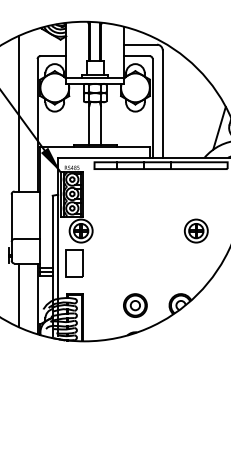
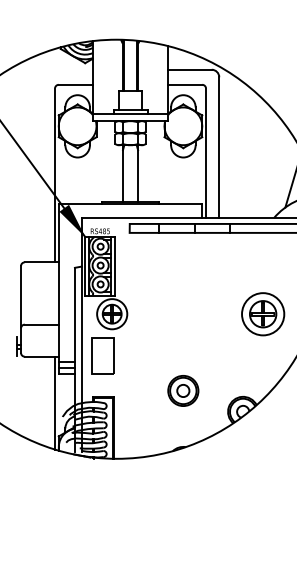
line: (18, 113) -> (30, 159), removed
part: (196, 230) -> (263, 313), size x1.4
line: (18, 295) -> (30, 398), removed
part: (135, 305) -> (183, 390), moved

